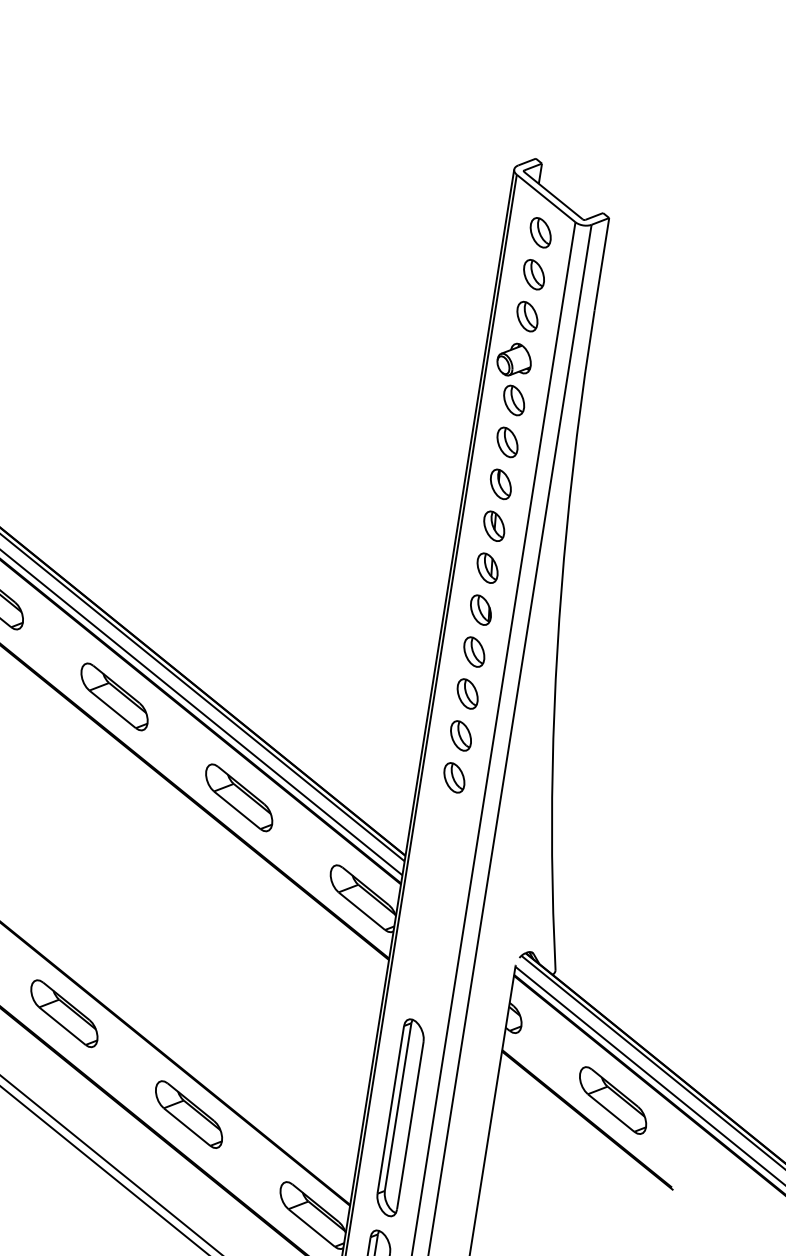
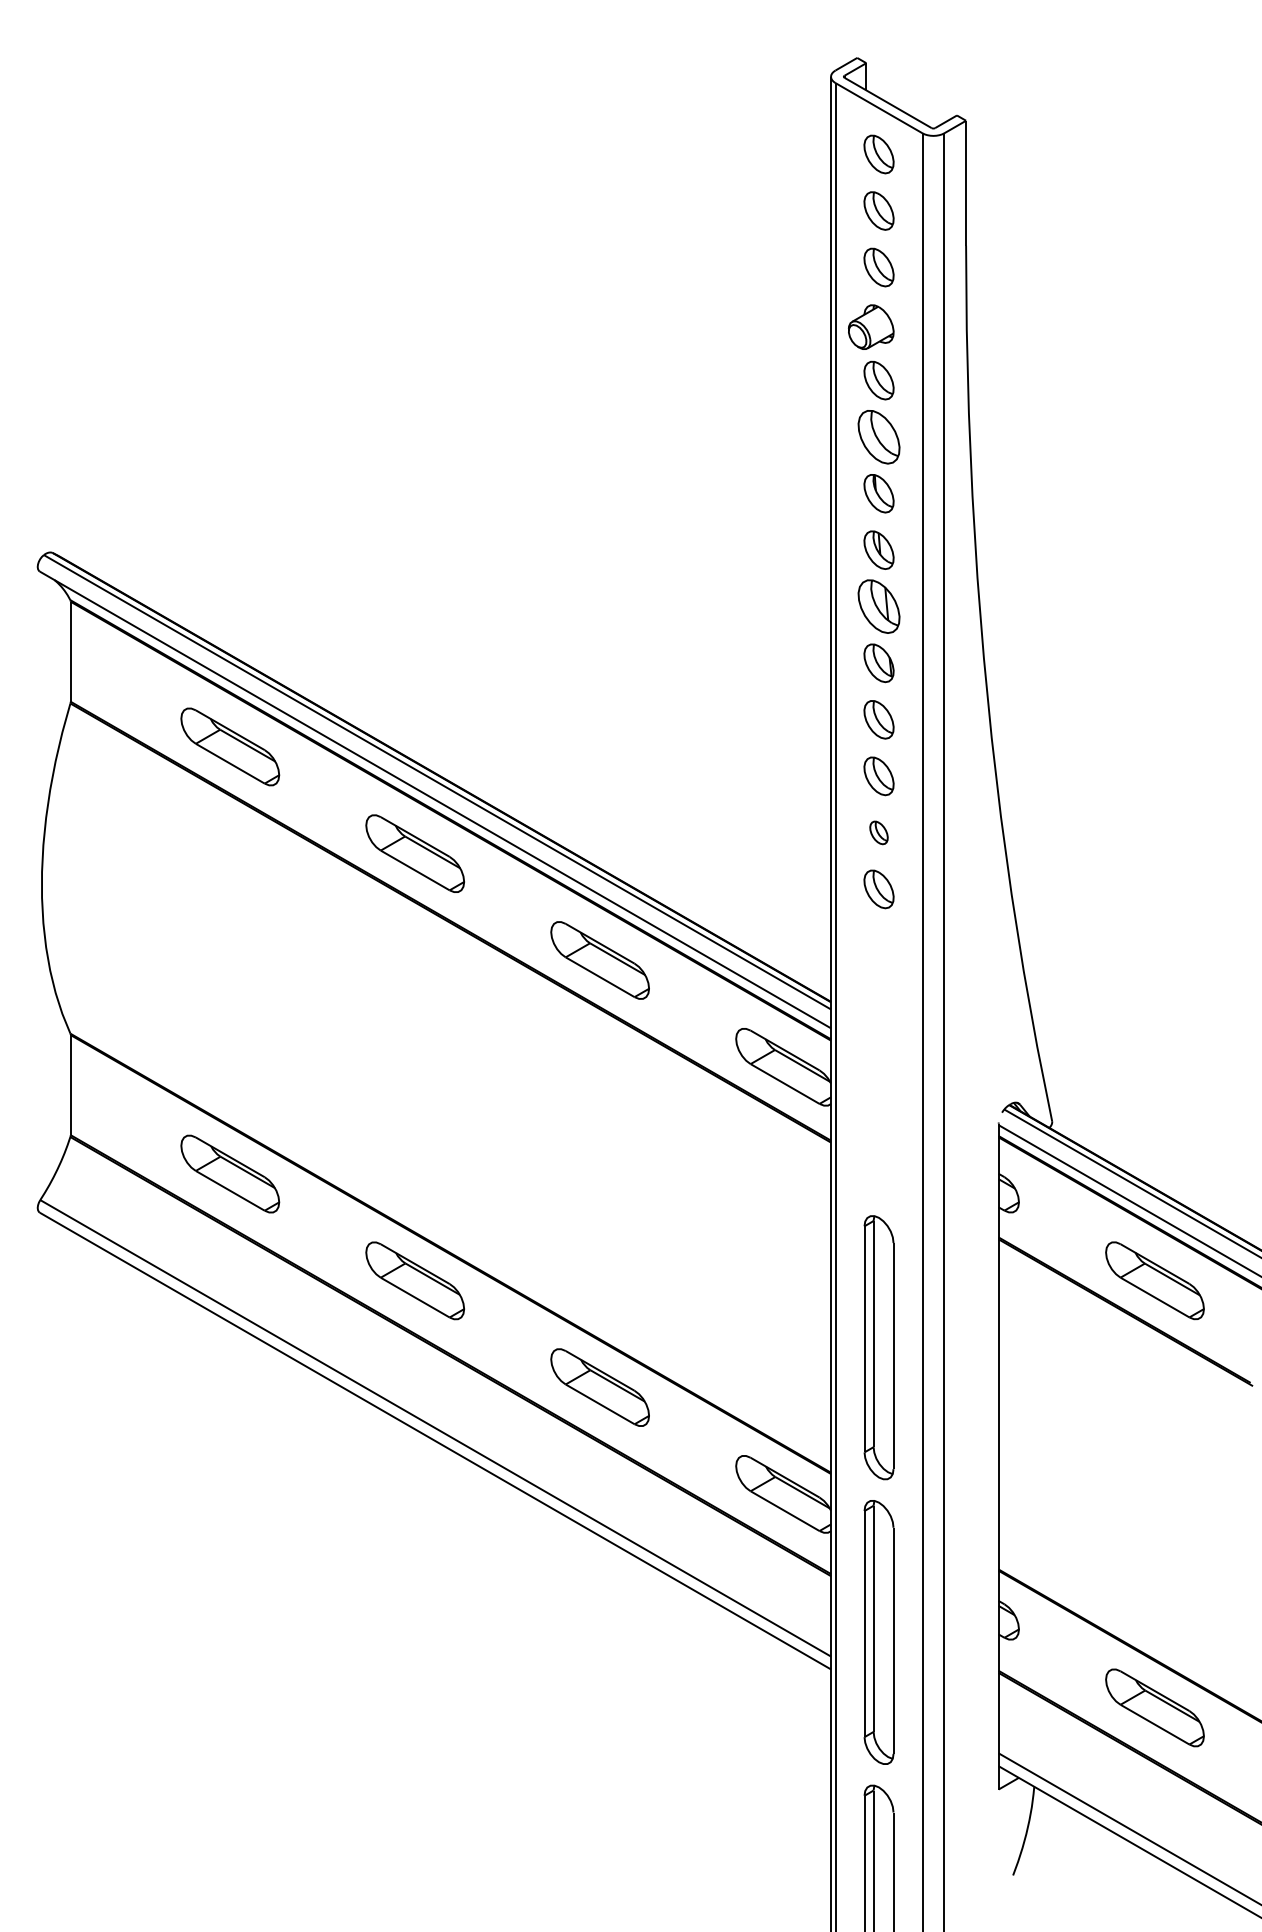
part: (507, 441) -> (878, 436), size x1.4
part: (487, 568) -> (878, 606), size x1.4
part: (460, 735) -> (878, 832), size x0.6

